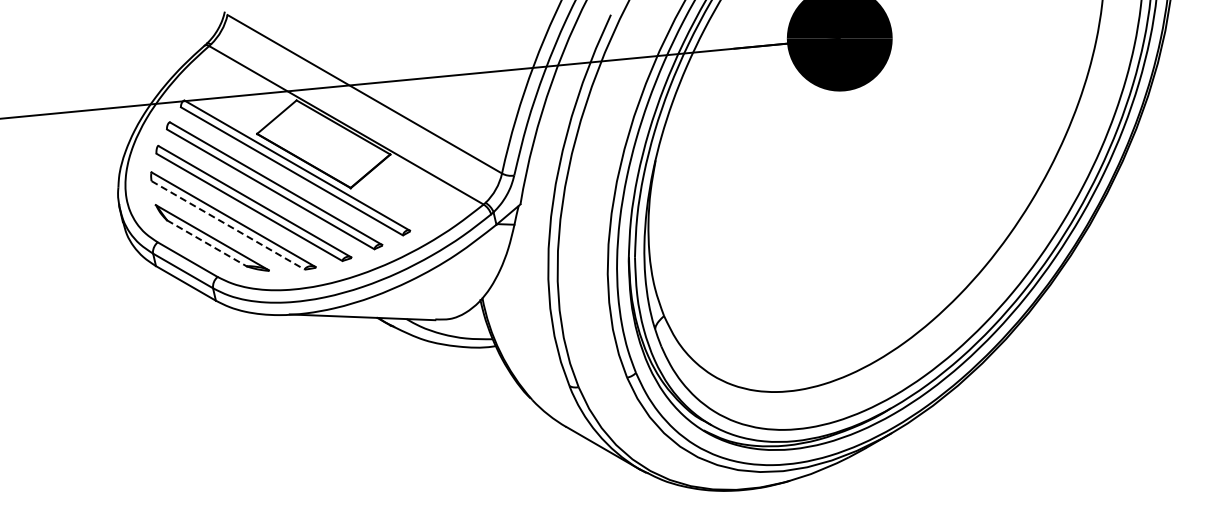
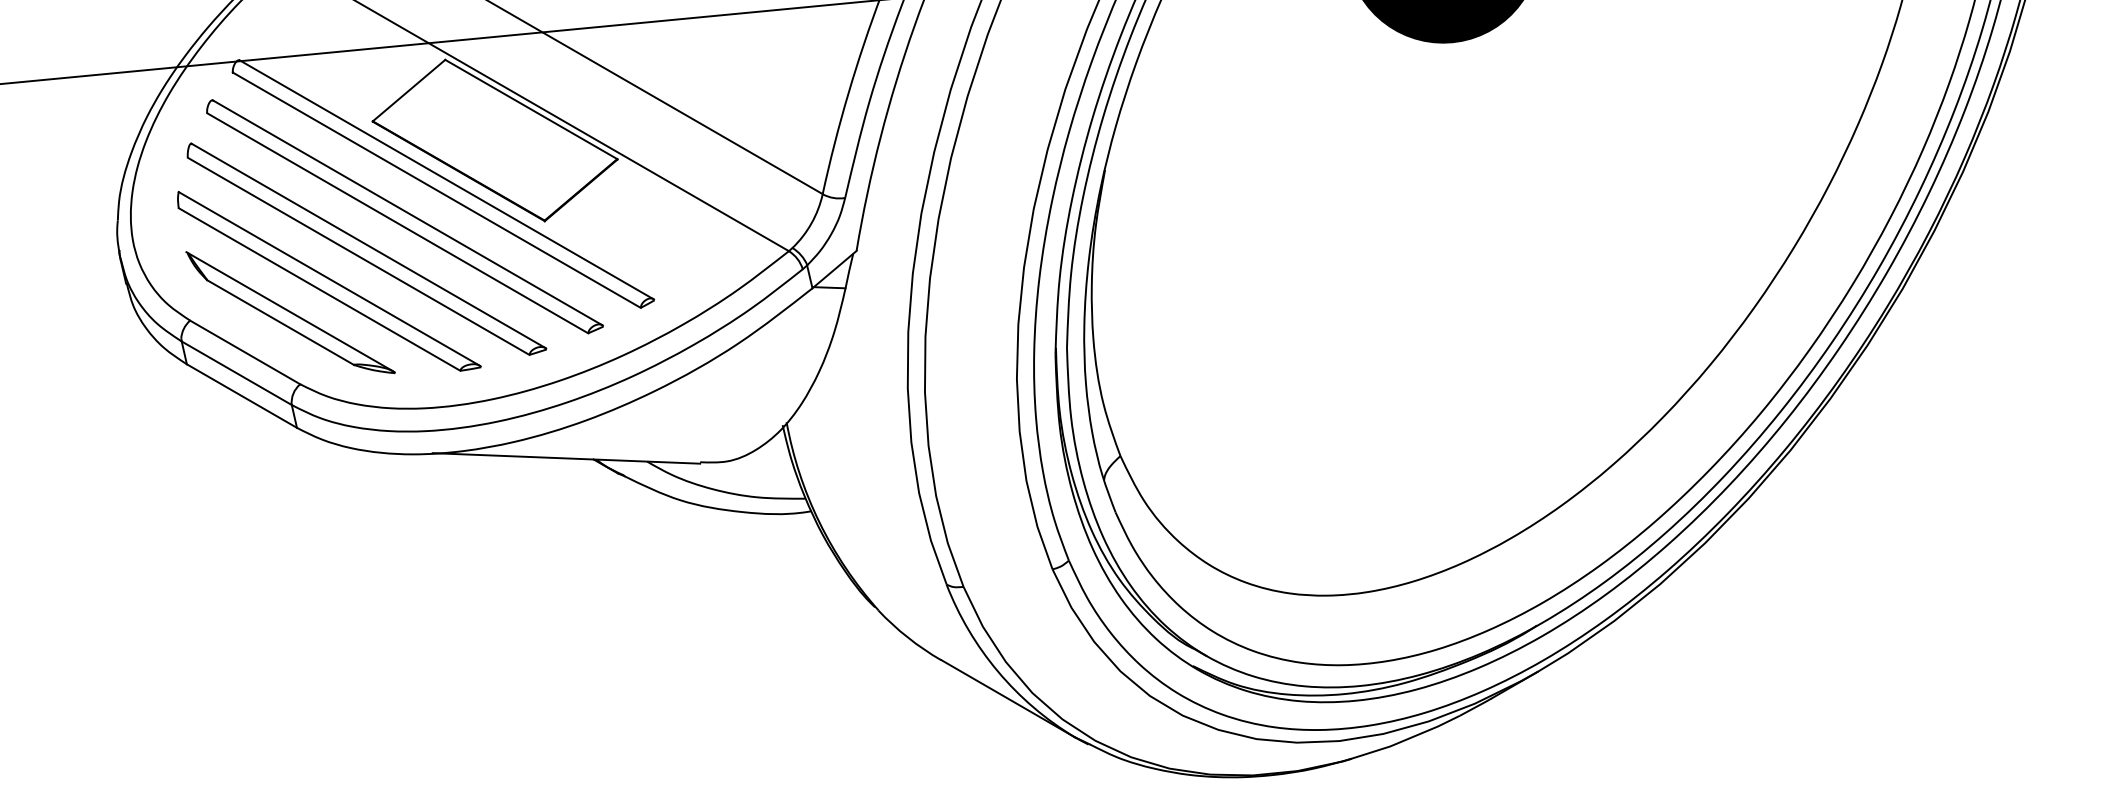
line: (228, 225) -> (320, 289), dashed -> solid
line: (207, 243) -> (281, 322), dashed -> solid

